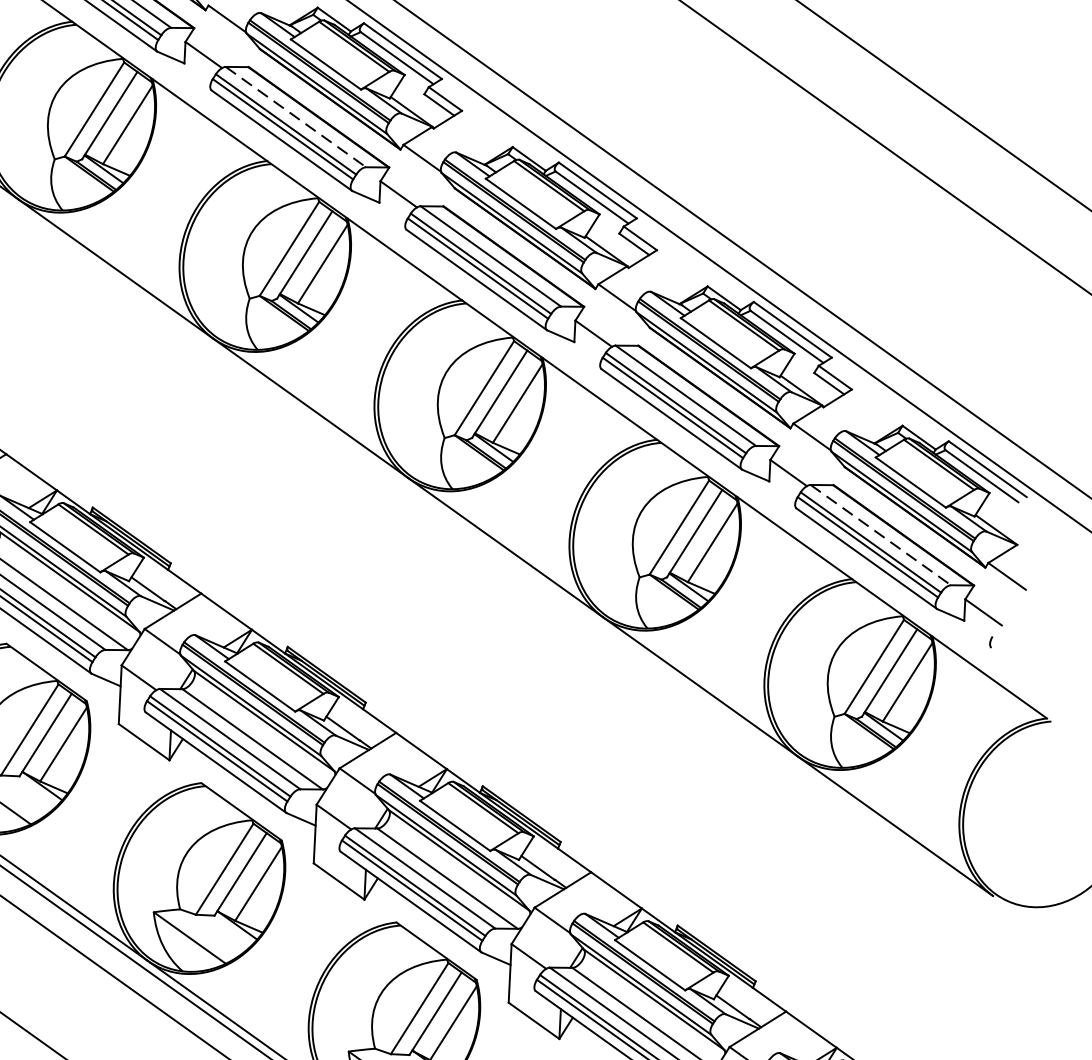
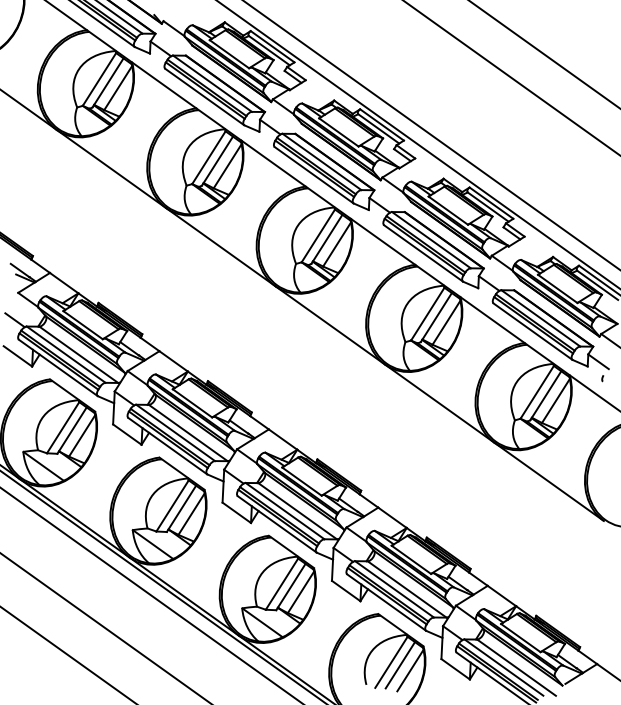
line: (295, 118) -> (212, 84), dashed -> solid
line: (881, 535) -> (541, 318), dashed -> solid

